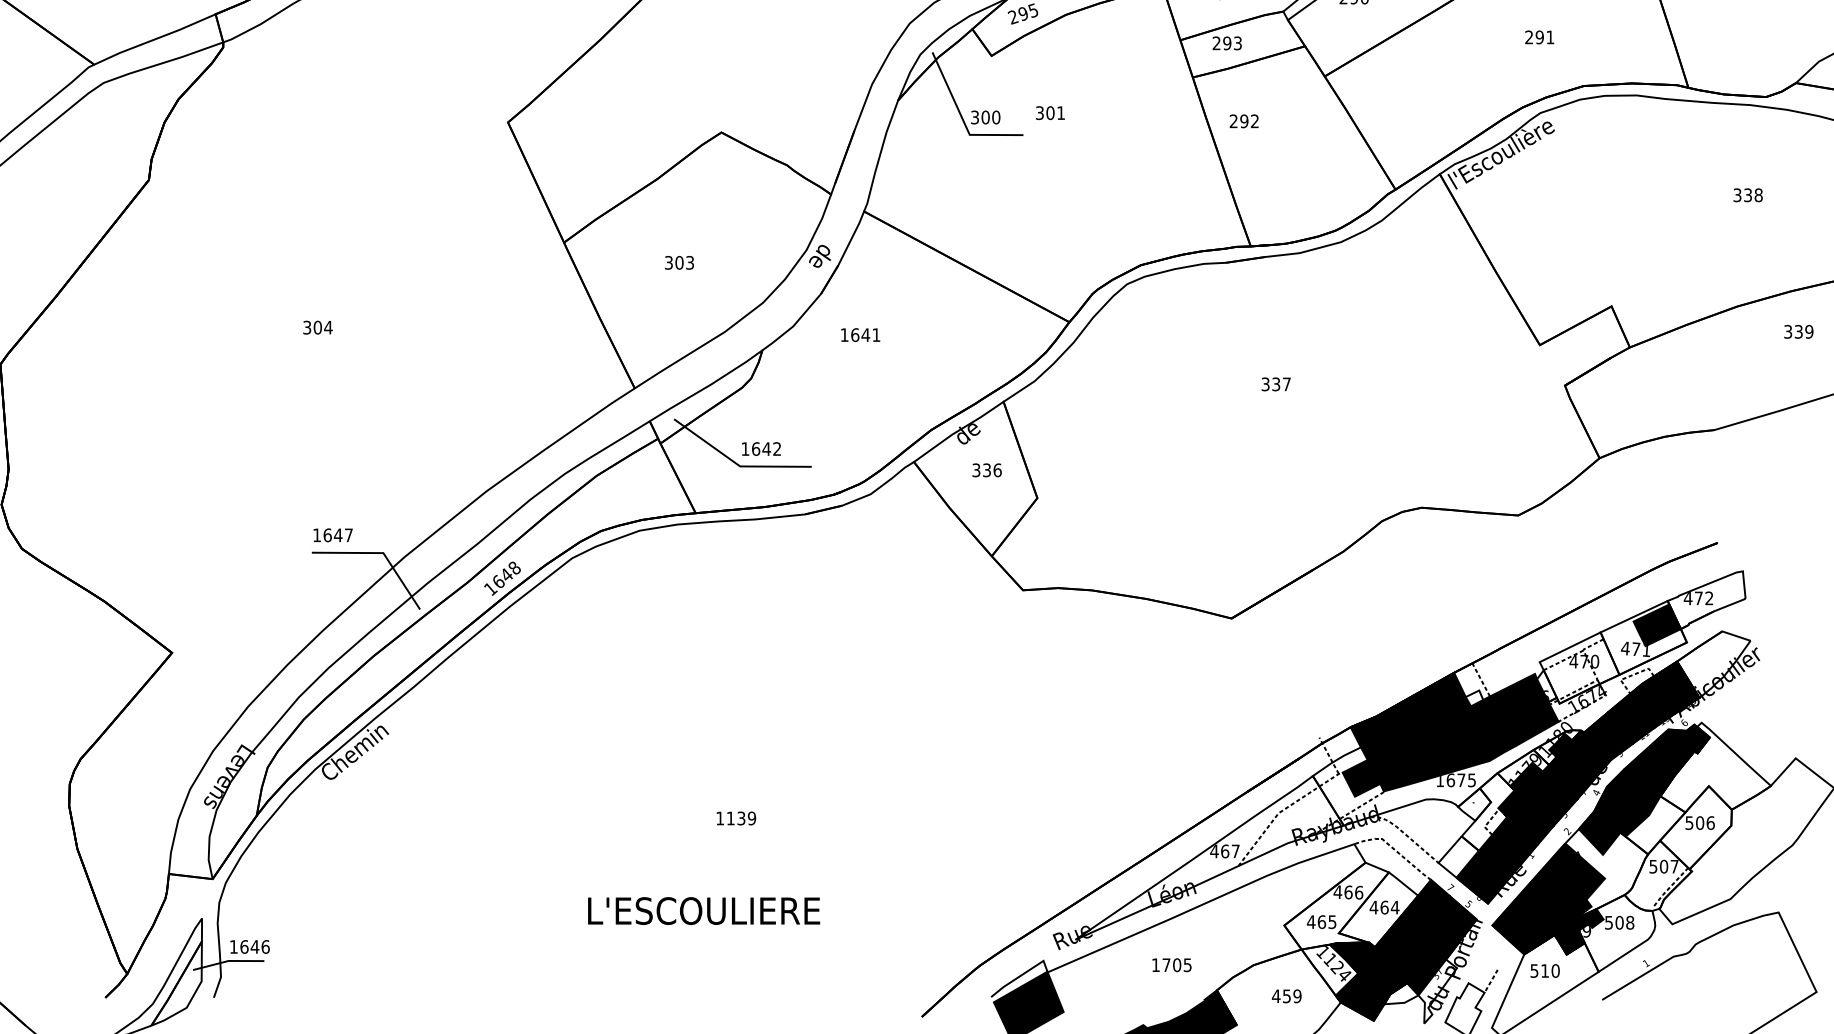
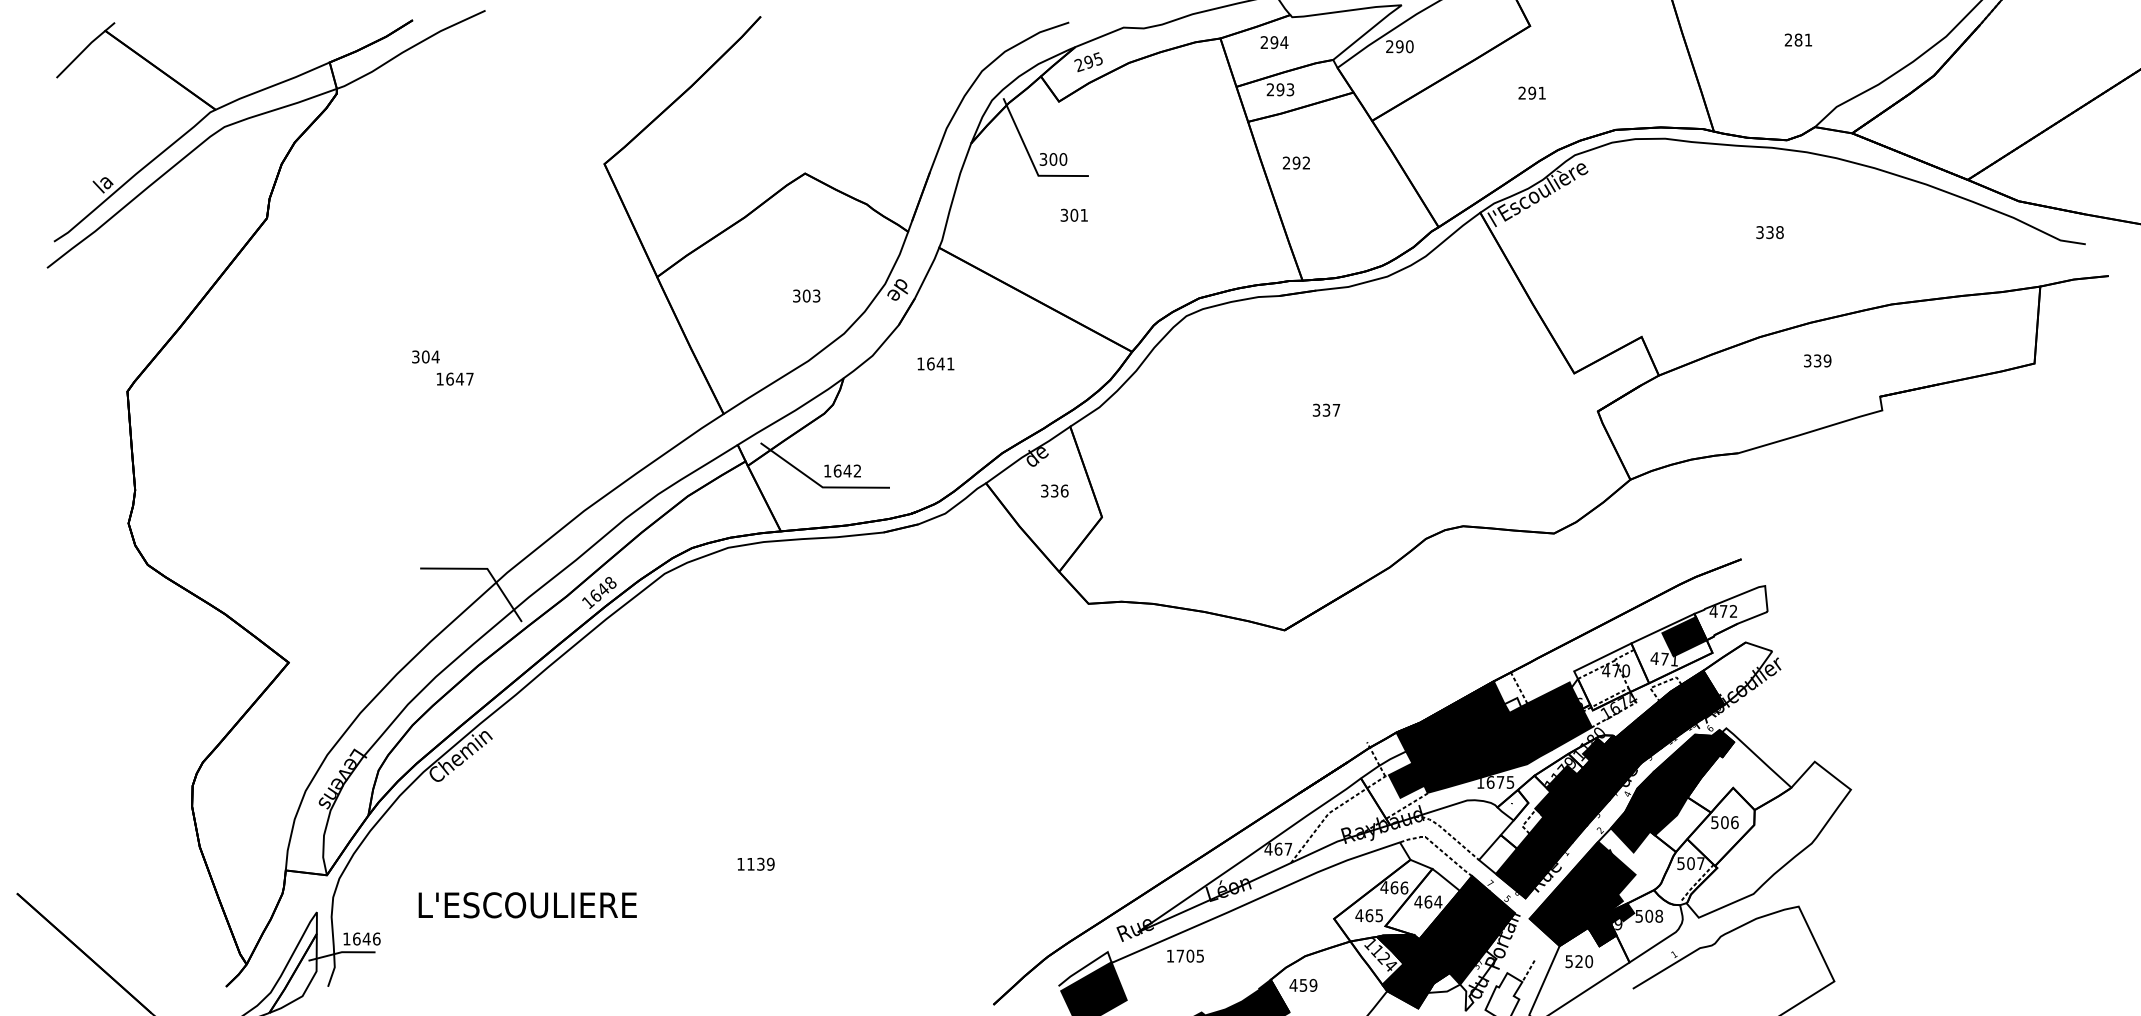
text: (1539, 36) -> (1531, 92), moved
text: (1049, 112) -> (1073, 214), moved
text: (679, 262) -> (806, 295), moved
text: (332, 534) -> (454, 378), moved
text: (735, 817) -> (755, 863), moved
text: (703, 911) -> (527, 905), moved
text: (1171, 964) -> (1185, 955), moved
text: (1544, 970) -> (1578, 961), 510 -> 520
text: (1286, 996) -> (1303, 985), moved

